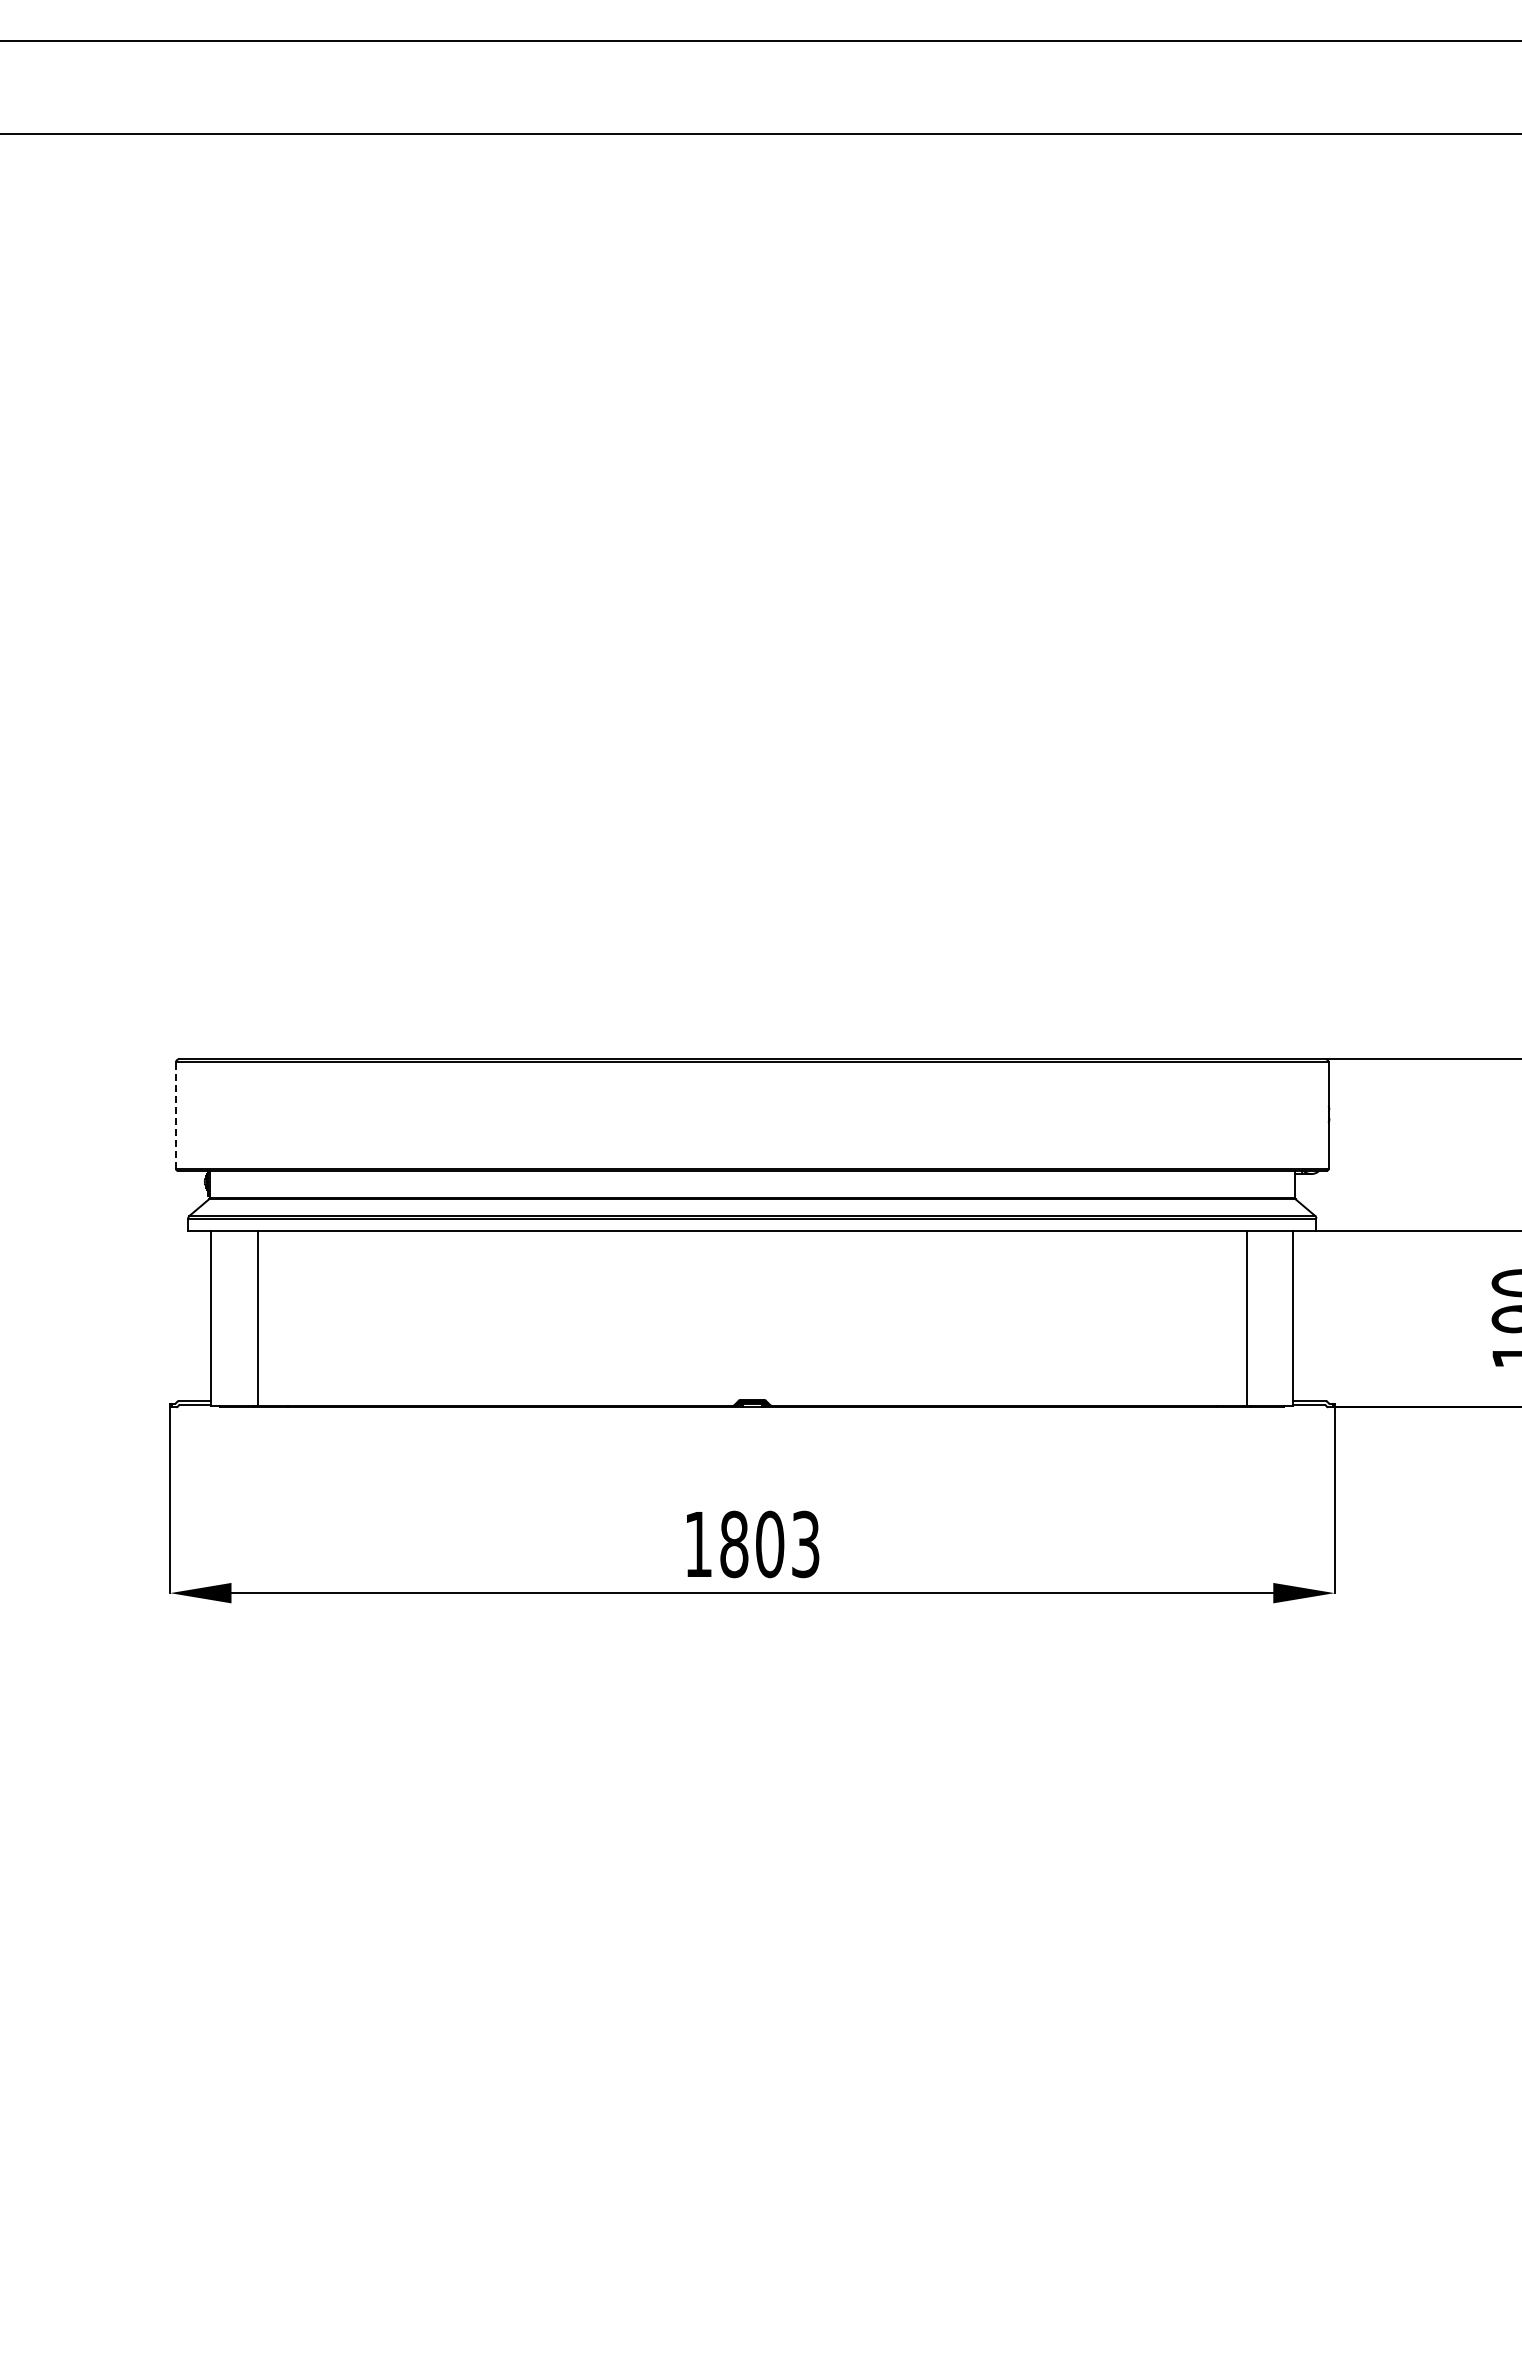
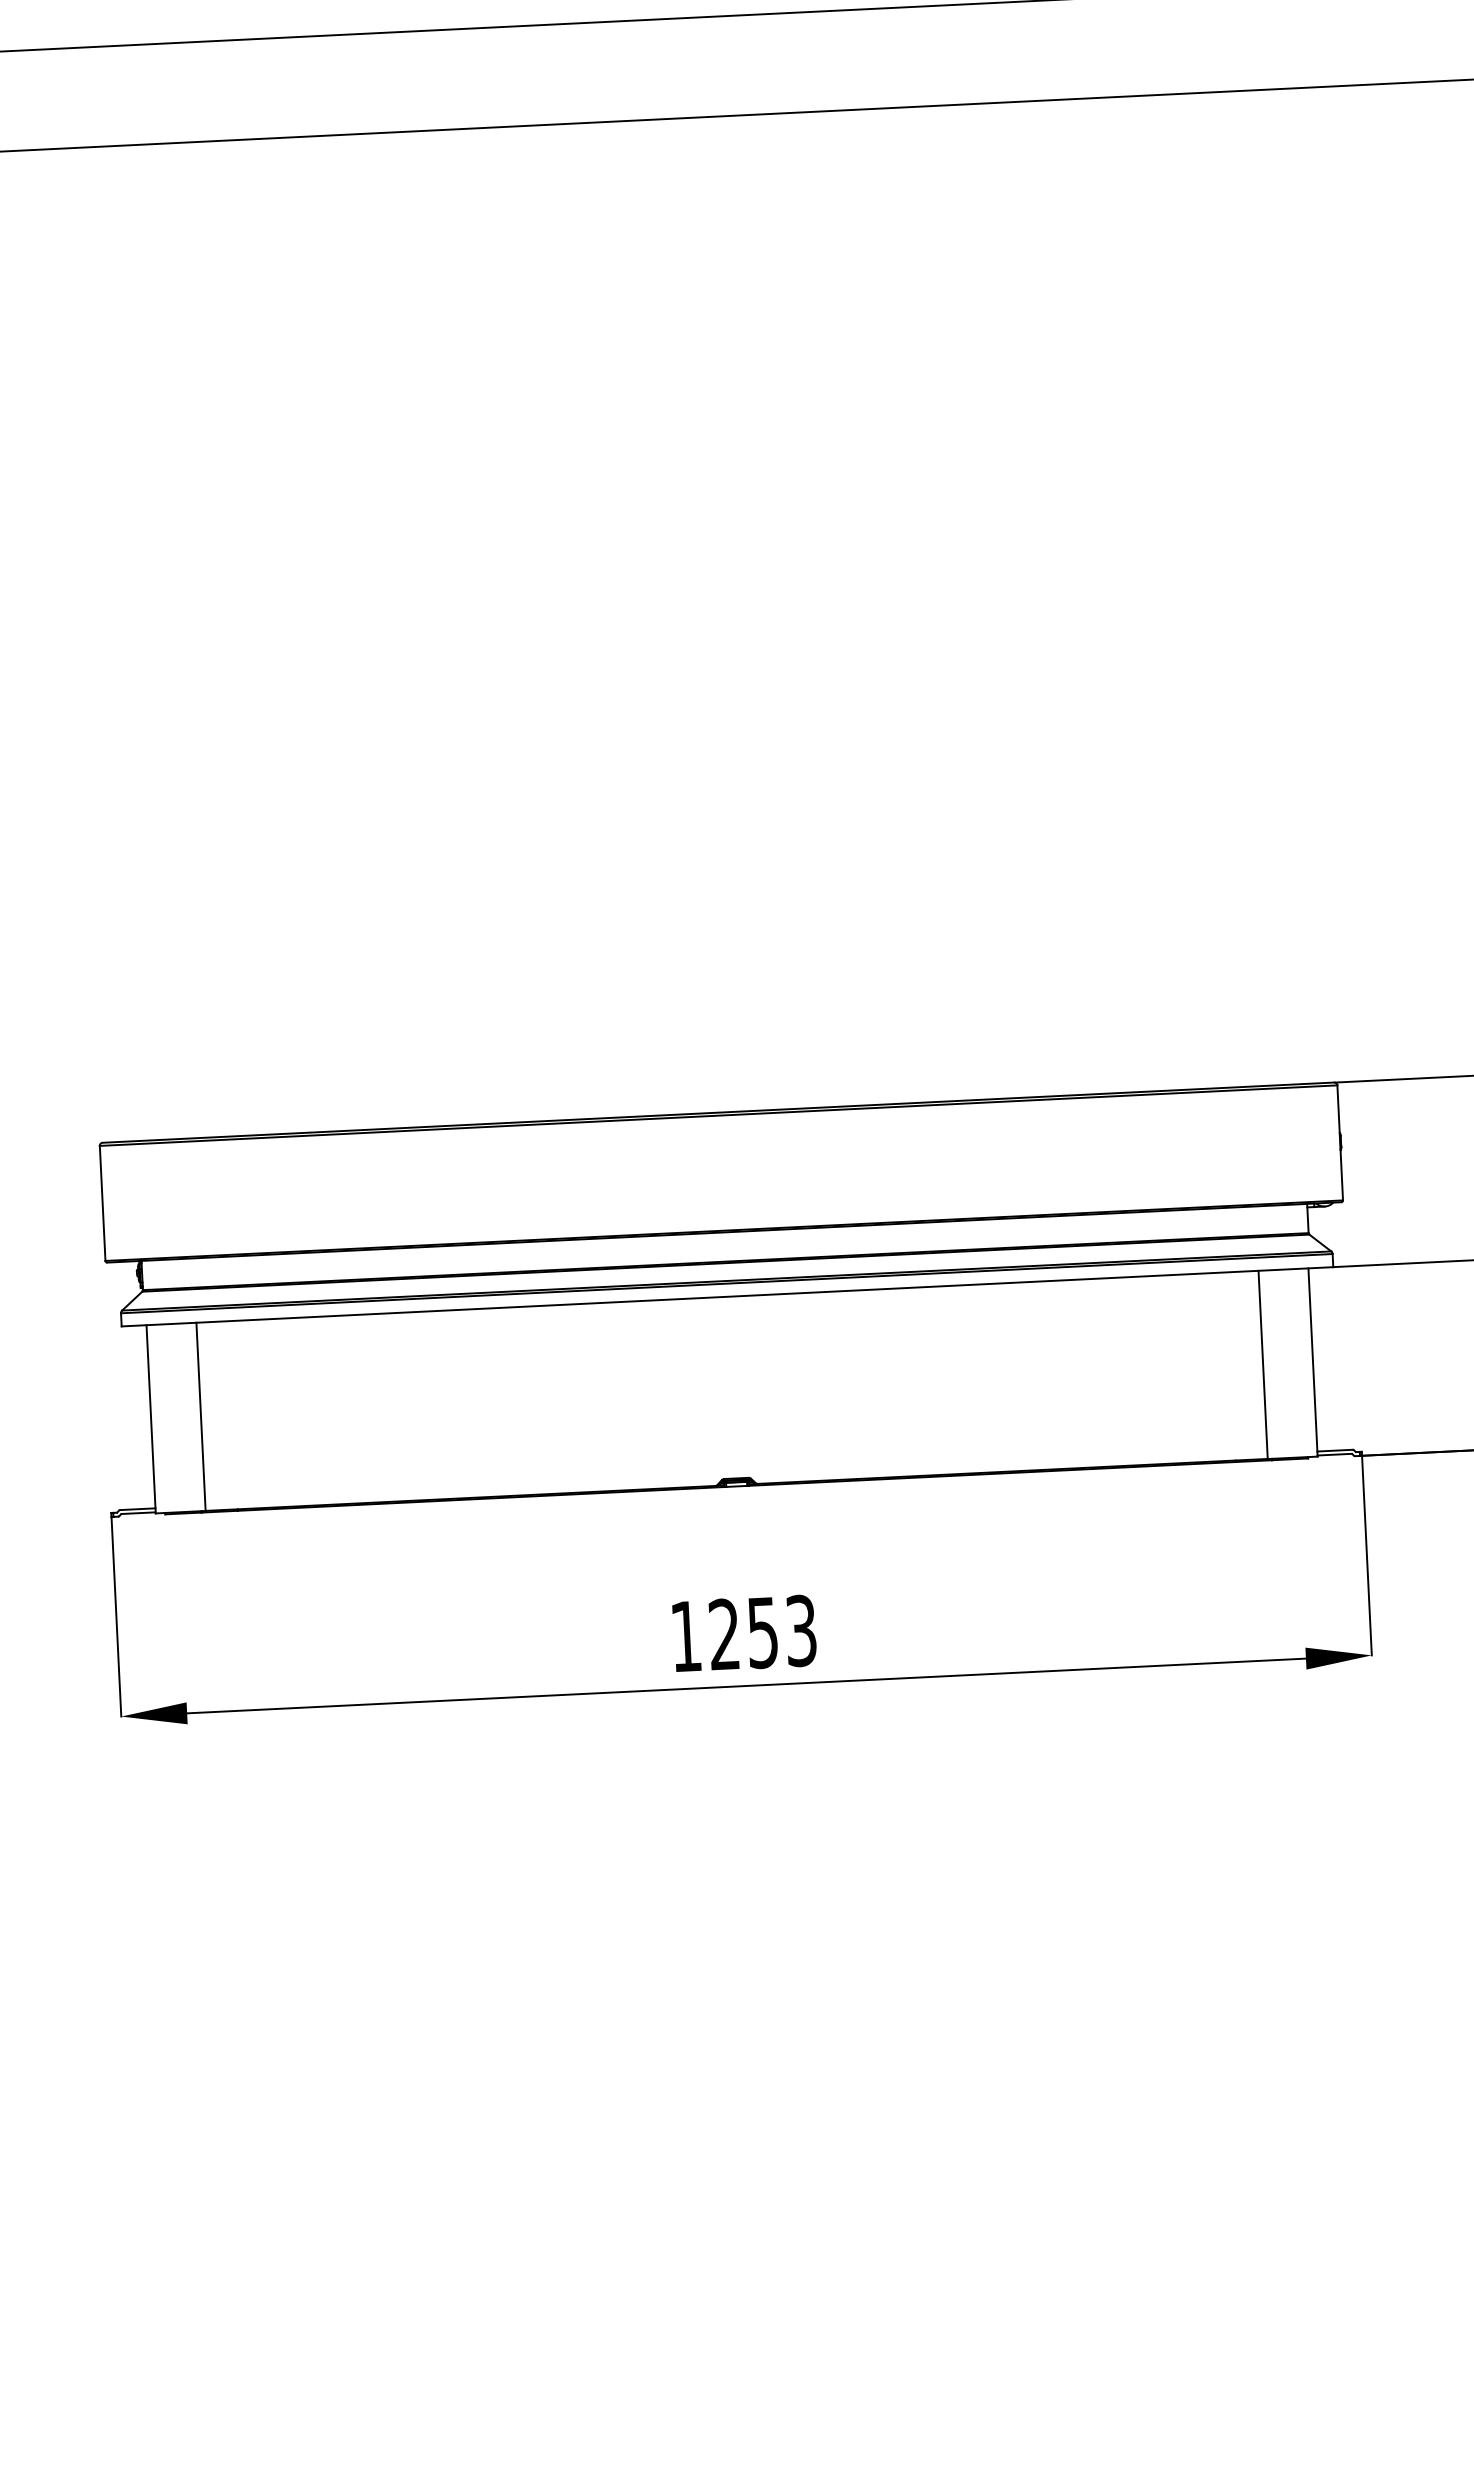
line: (176, 1115) -> (103, 1203), dashed -> solid
text: (752, 1544) -> (744, 1633), 1803 -> 1253

